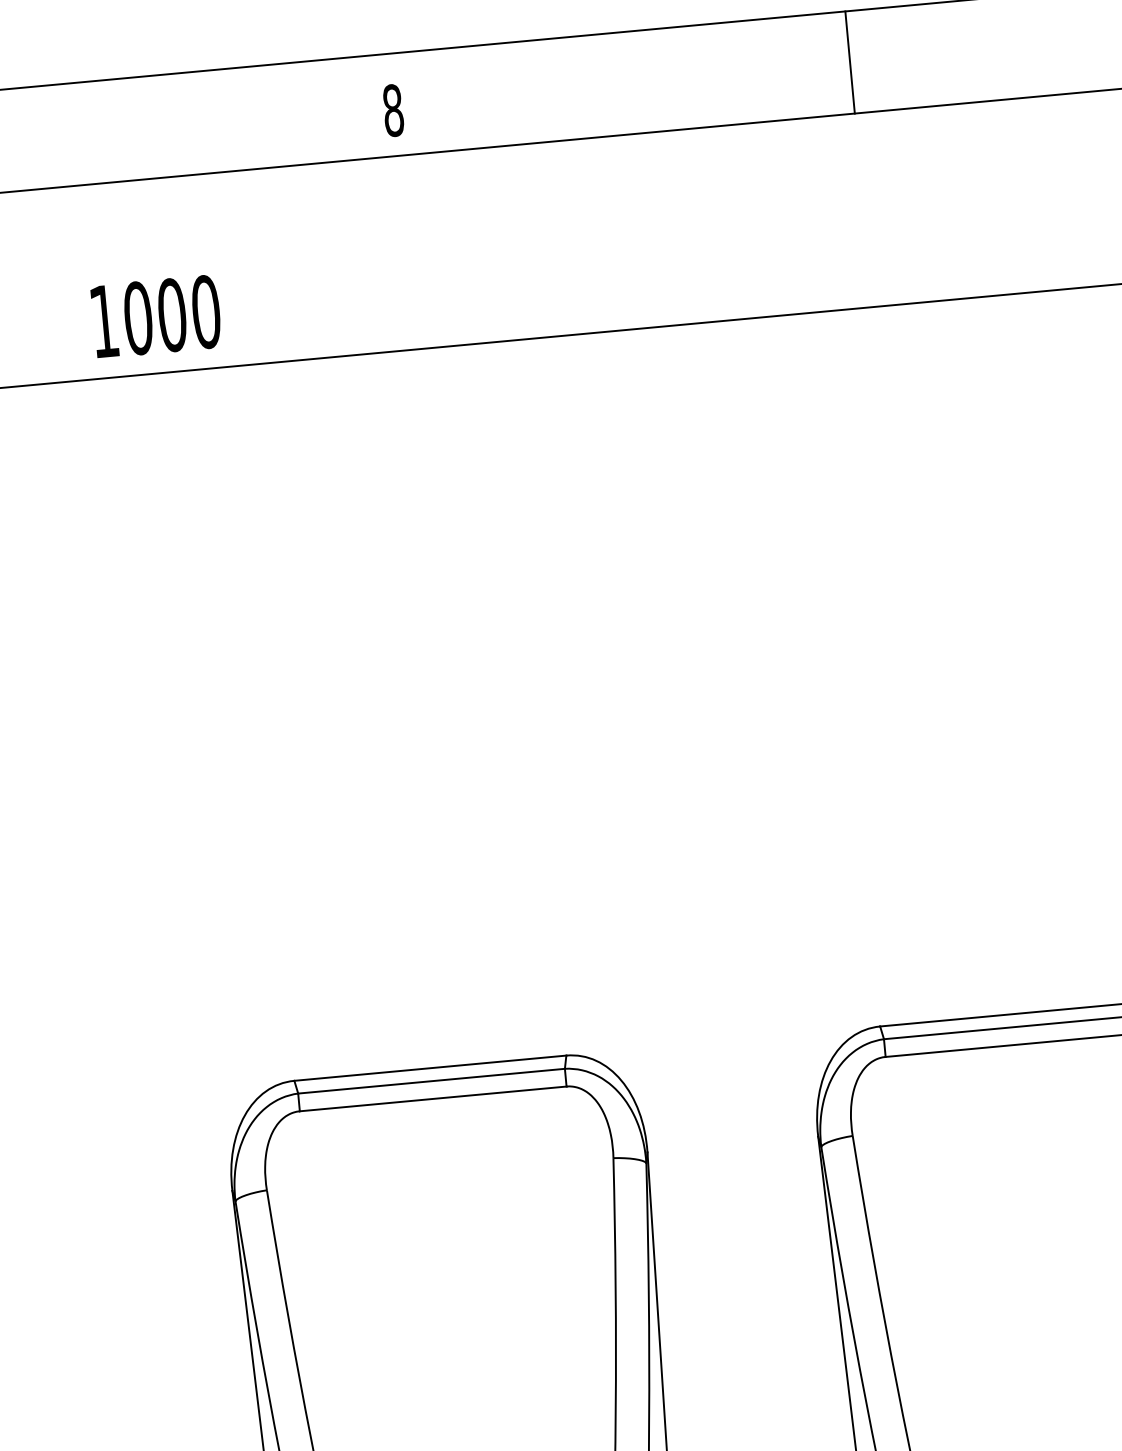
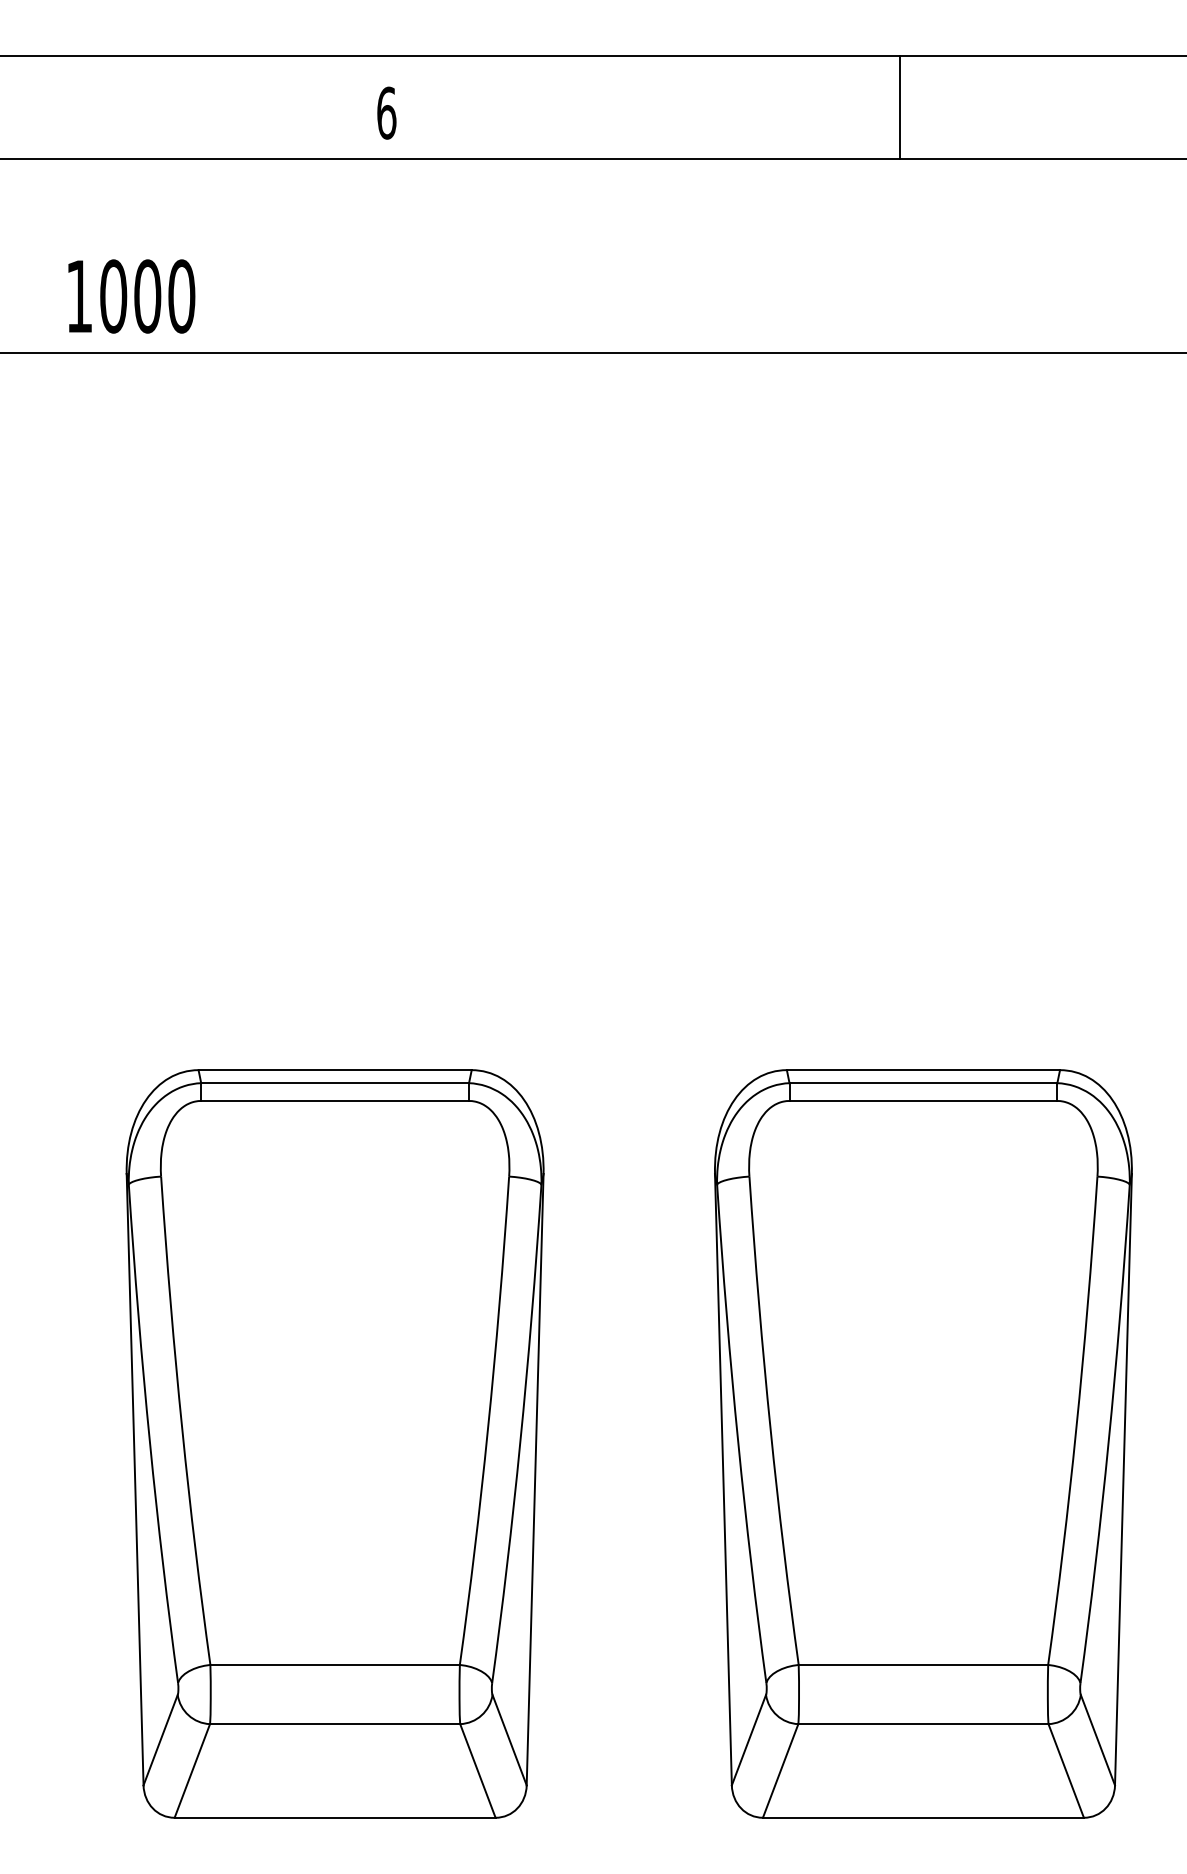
line: (849, 62) -> (899, 107), moved
text: (393, 109) -> (386, 112), 8 -> 6

